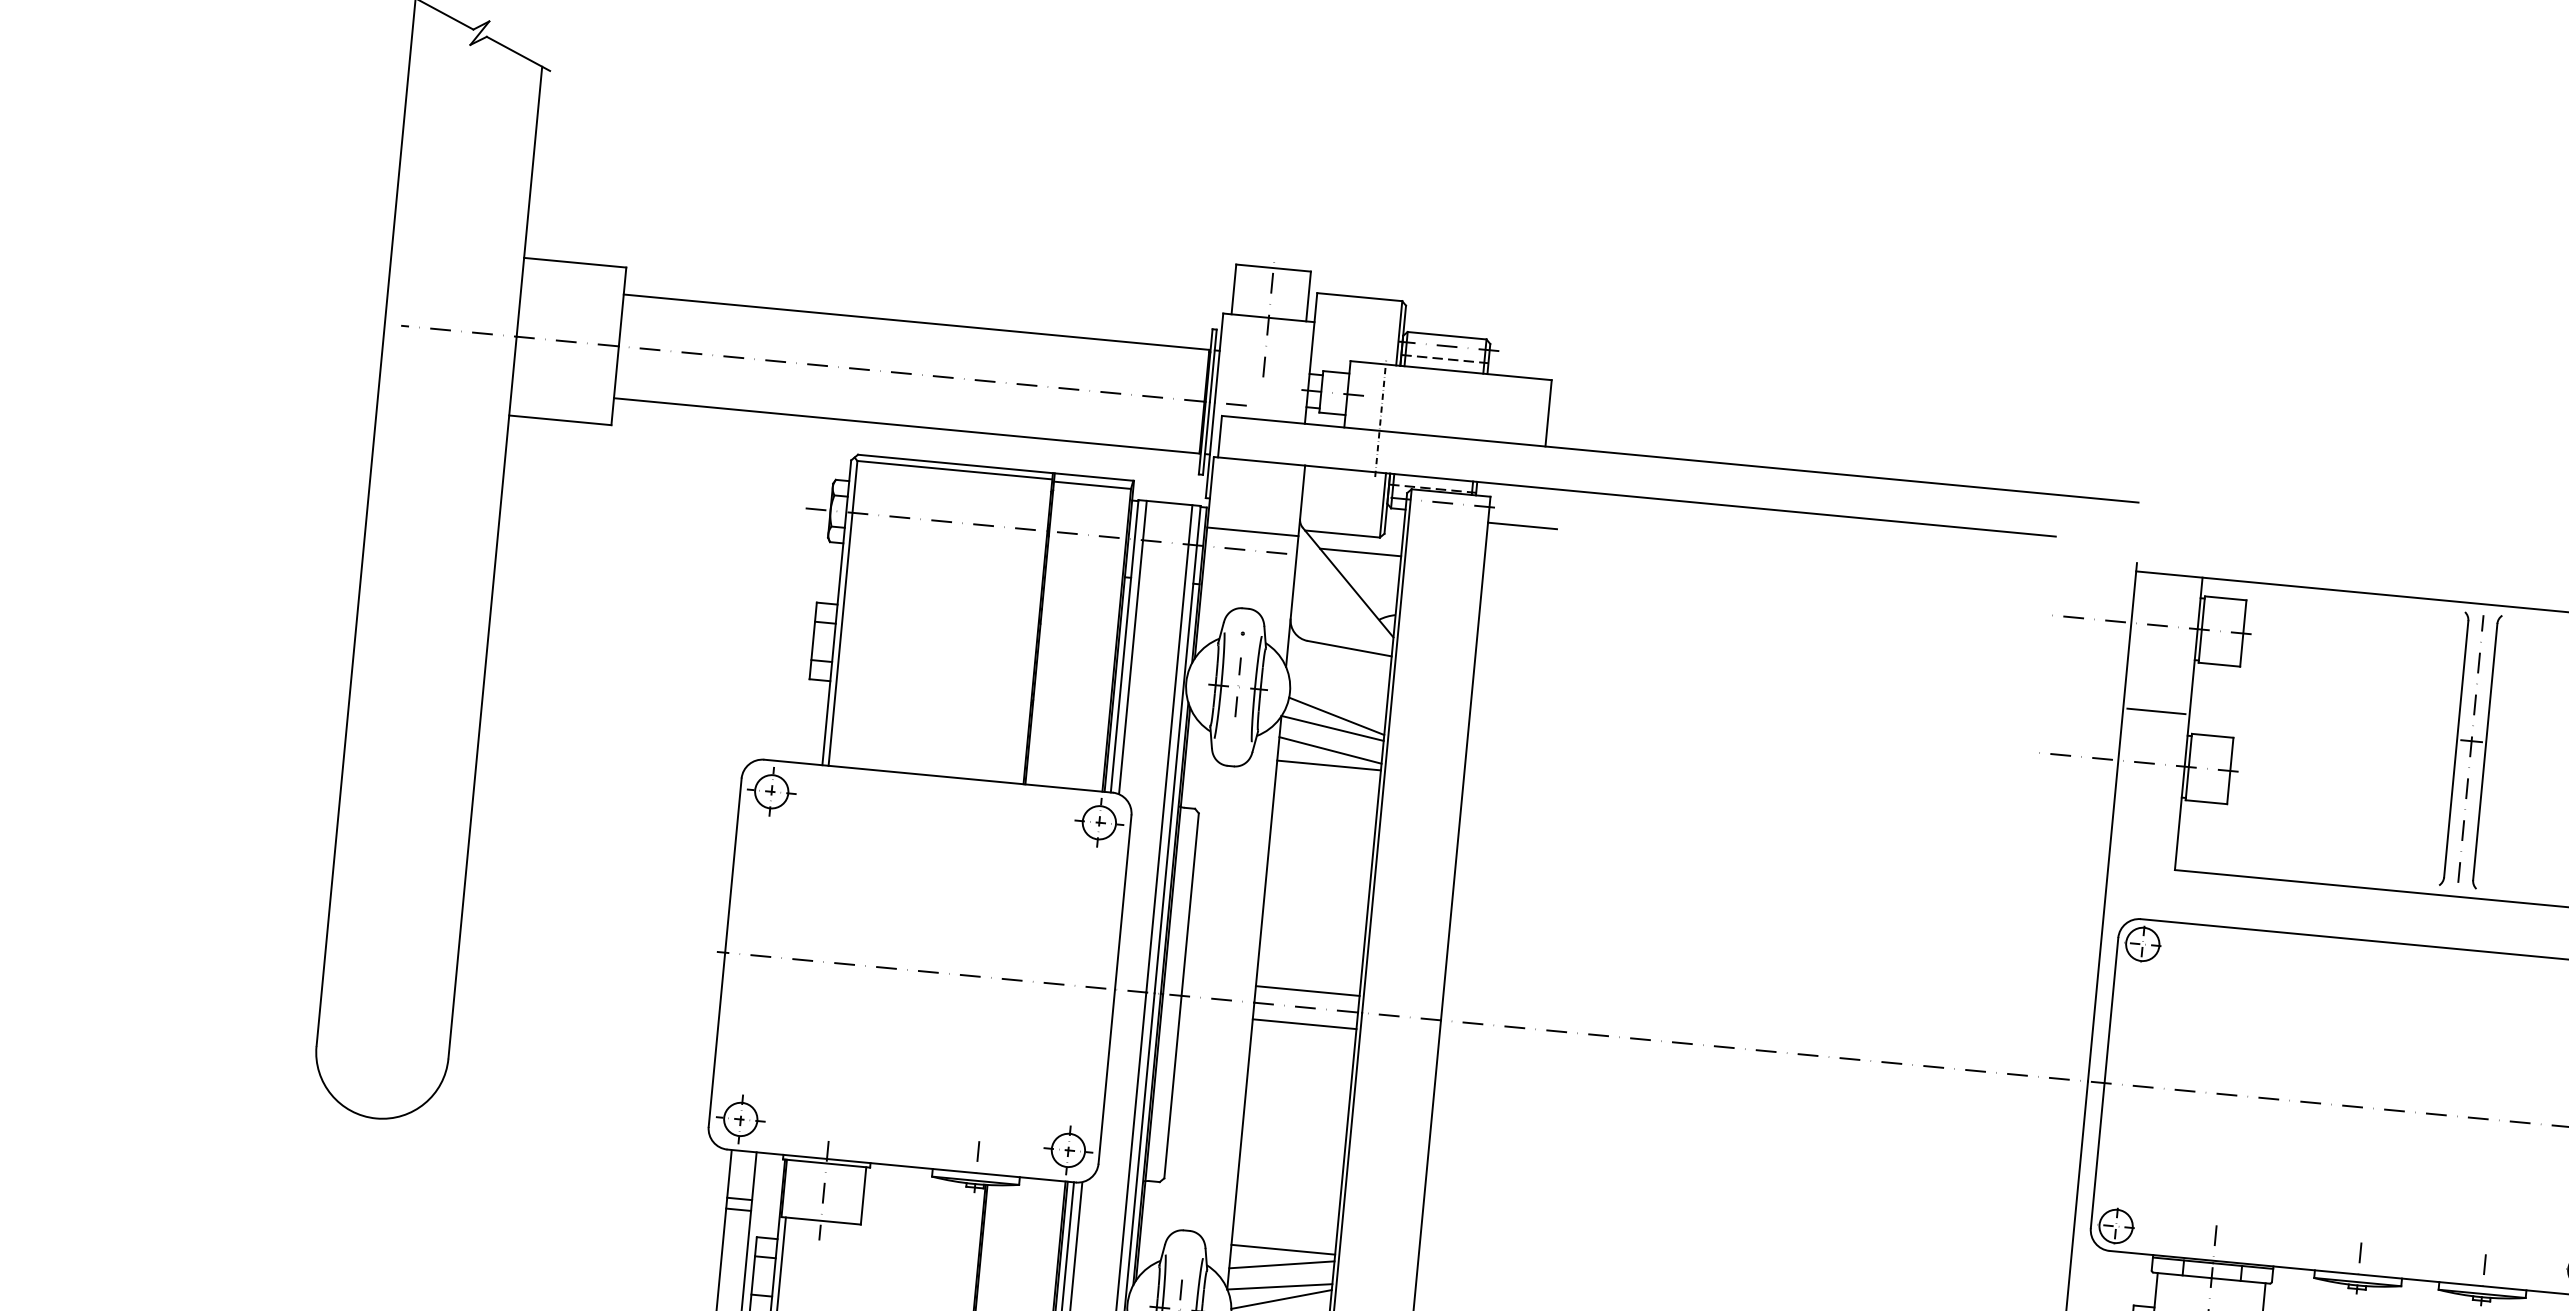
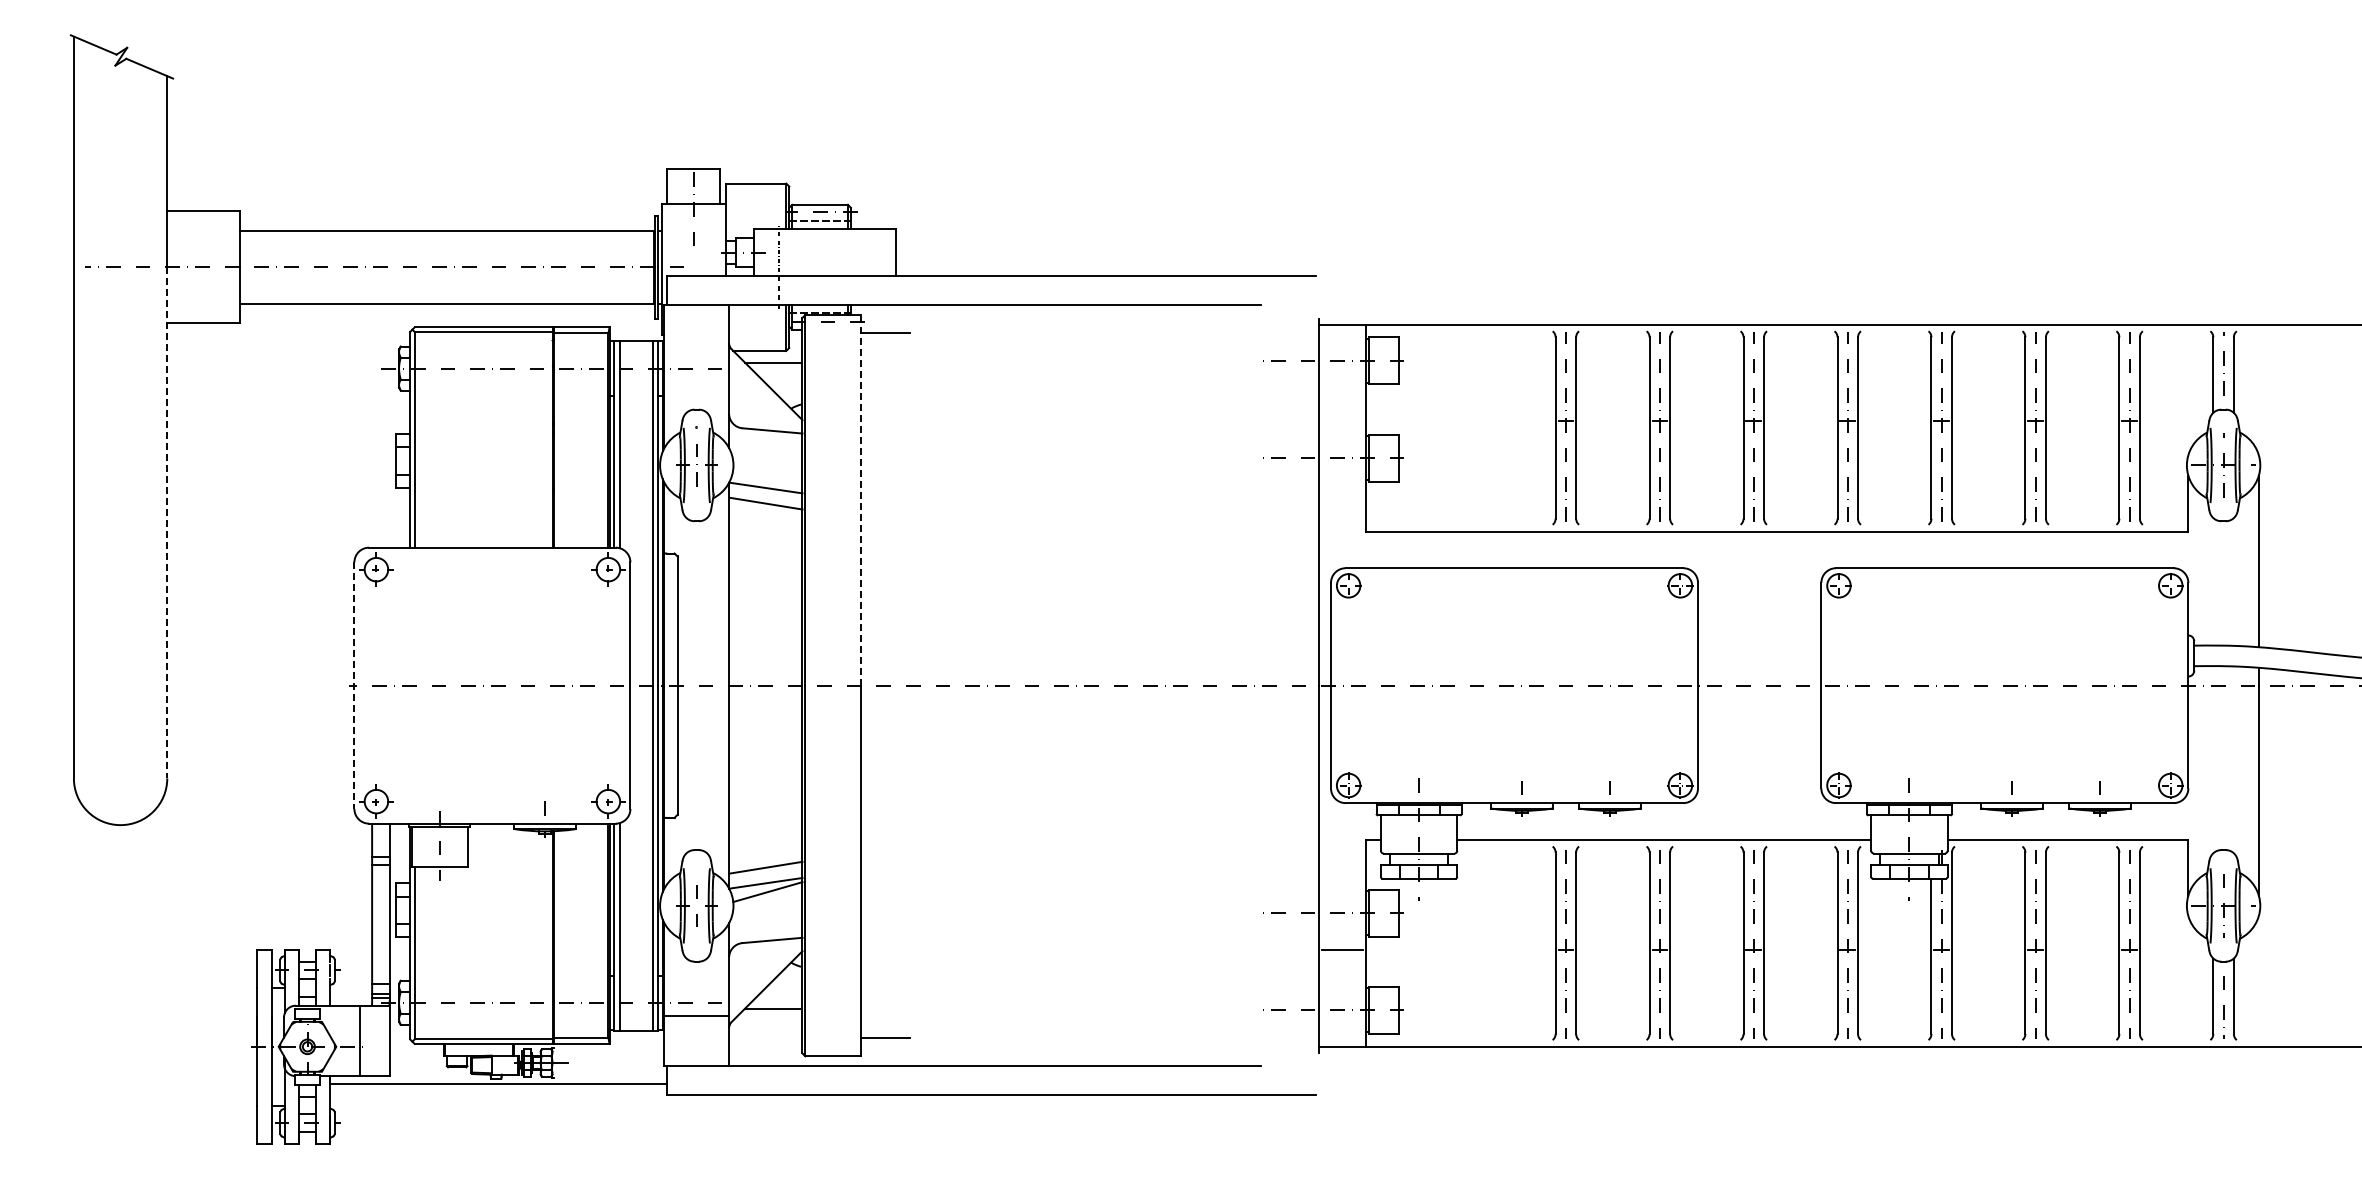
line: (1252, 532) -> (696, 355), removed
line: (482, 698) -> (167, 523), solid -> dashed
line: (2156, 711) -> (1342, 421), removed
line: (1336, 716) -> (767, 479), removed
line: (1466, 757) -> (861, 499), solid -> dashed
line: (1328, 765) -> (765, 514), removed
line: (725, 953) -> (354, 686), solid -> dashed
line: (1307, 990) -> (765, 673), removed
line: (1304, 1024) -> (765, 697), removed
line: (1282, 1250) -> (765, 857), removed

